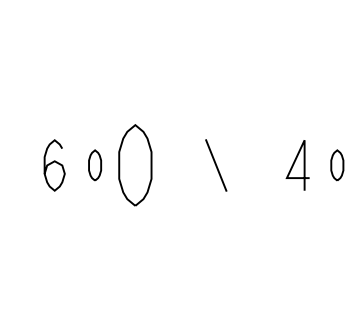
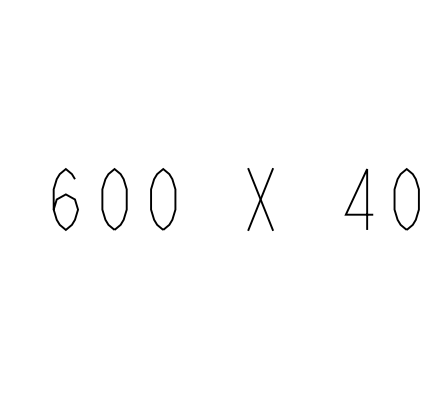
part: (95, 165) -> (114, 199), size x1.67
part: (135, 165) -> (163, 199), size x0.62
line: (216, 165) -> (260, 199), added
part: (337, 165) -> (406, 199), size x1.67

